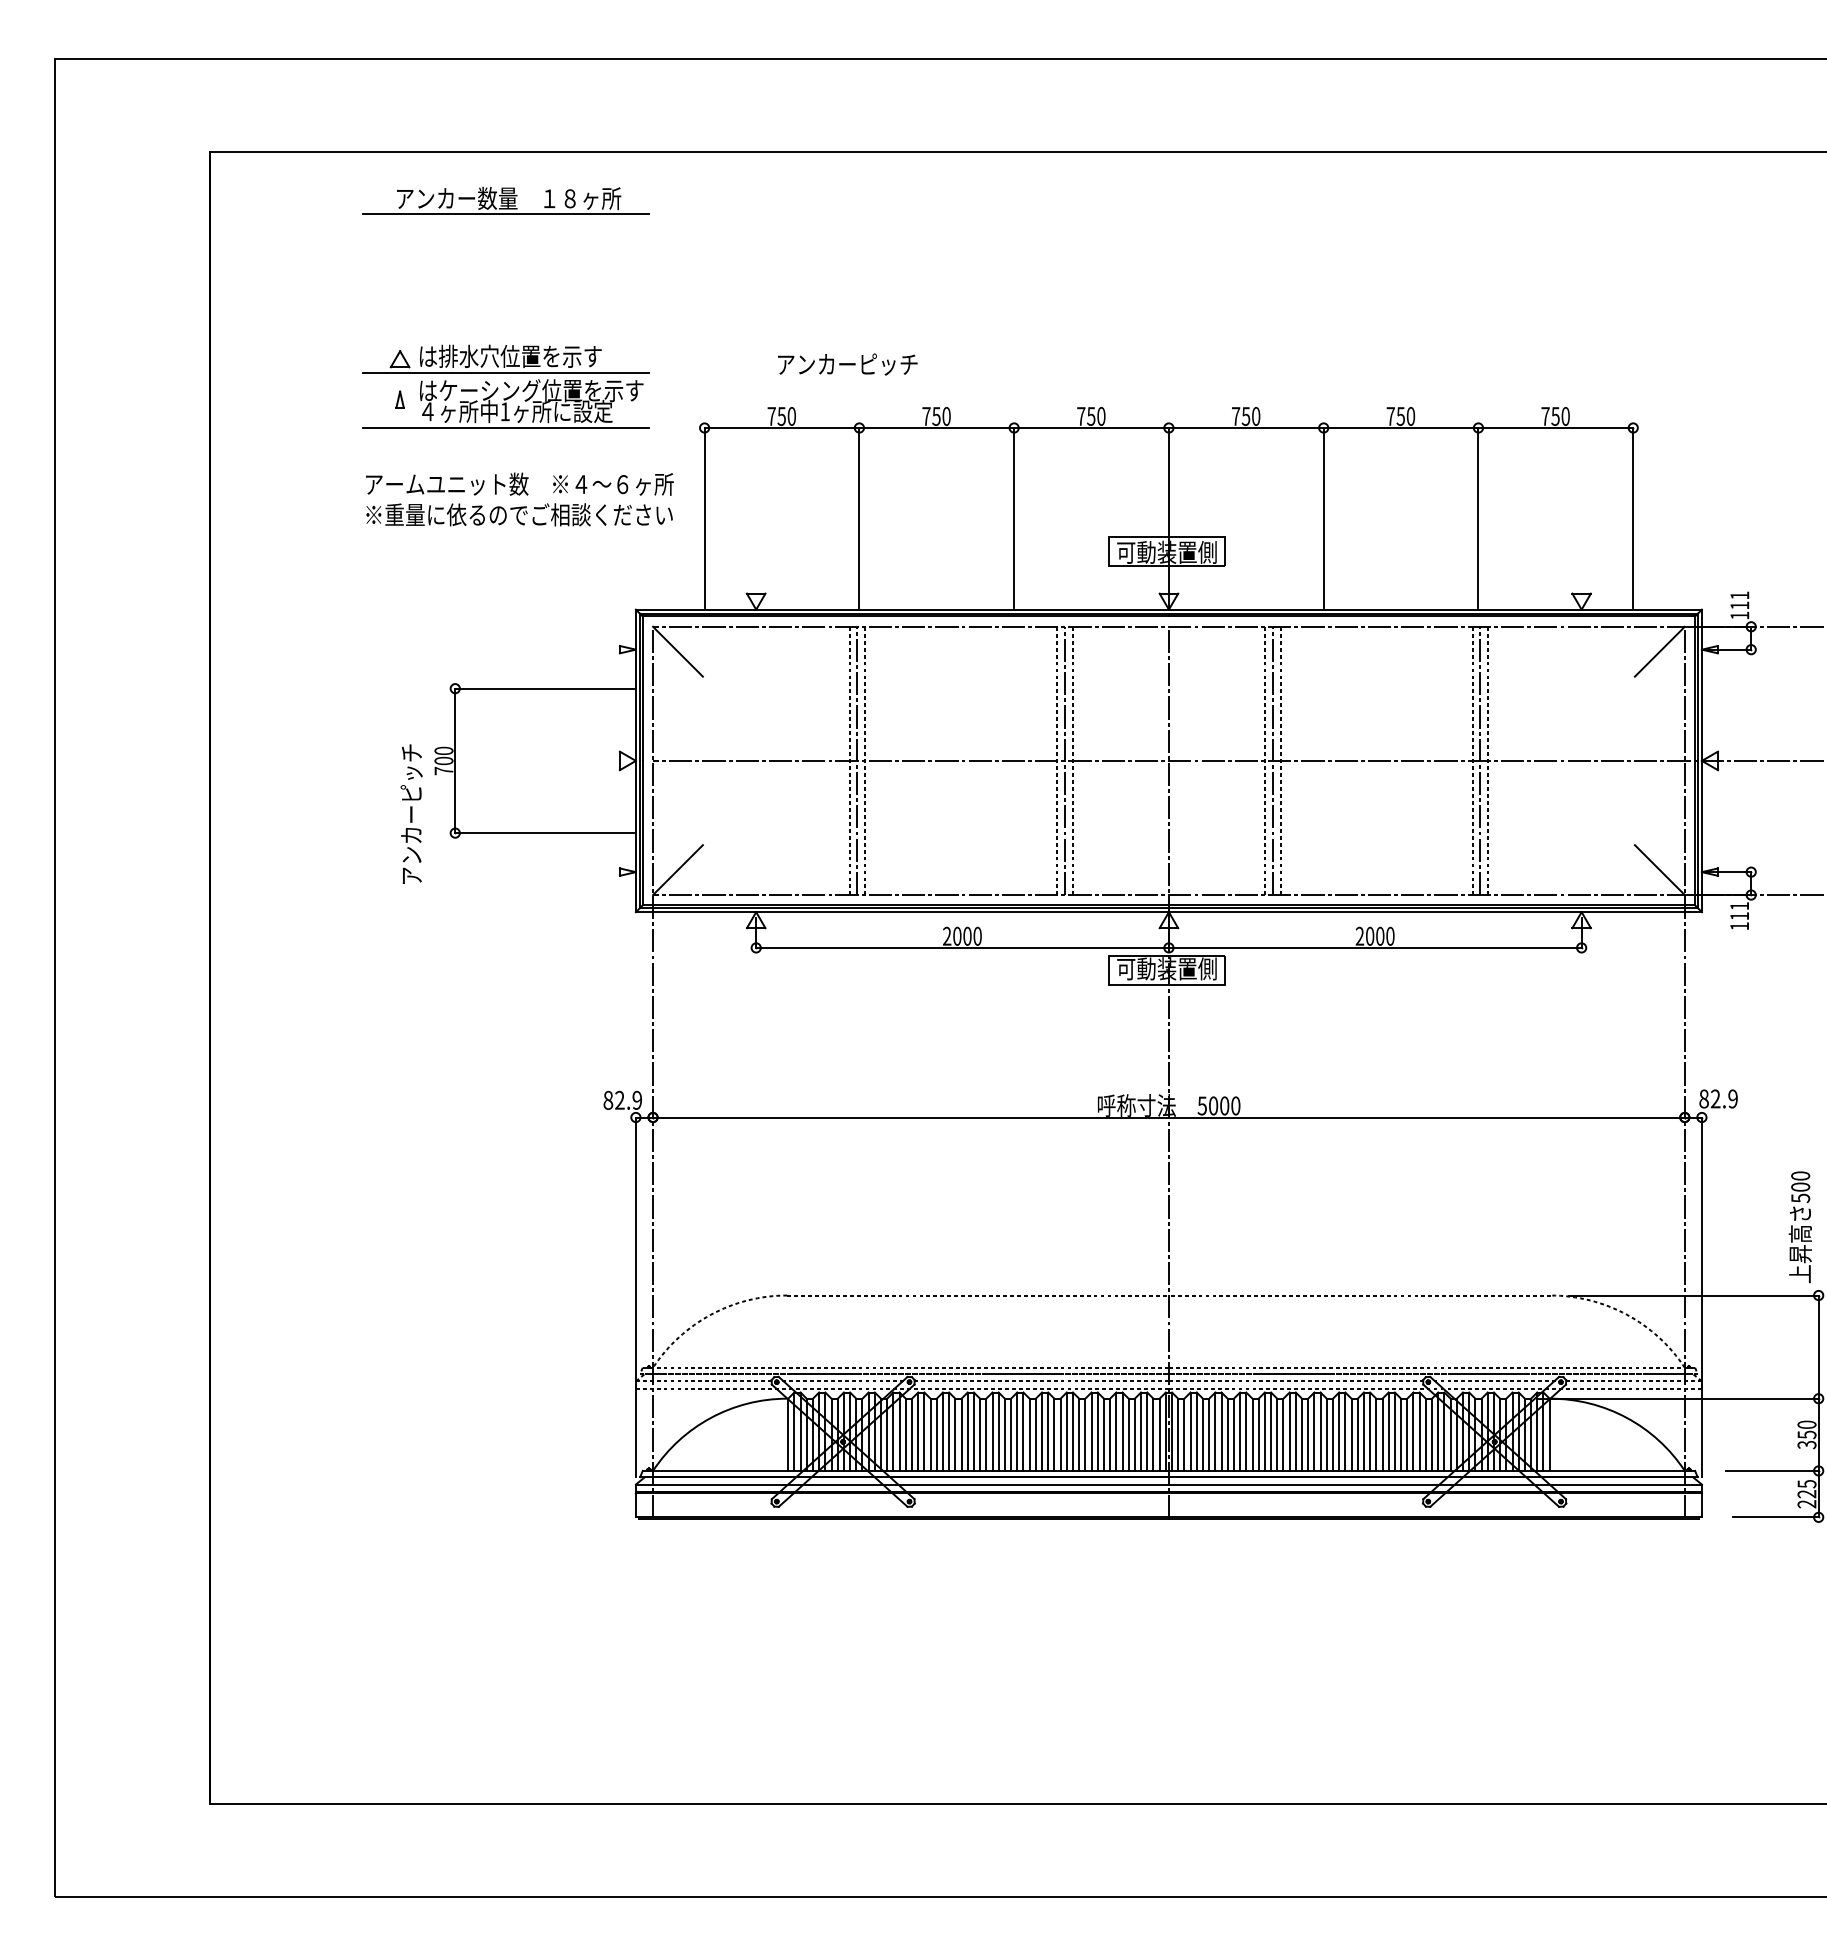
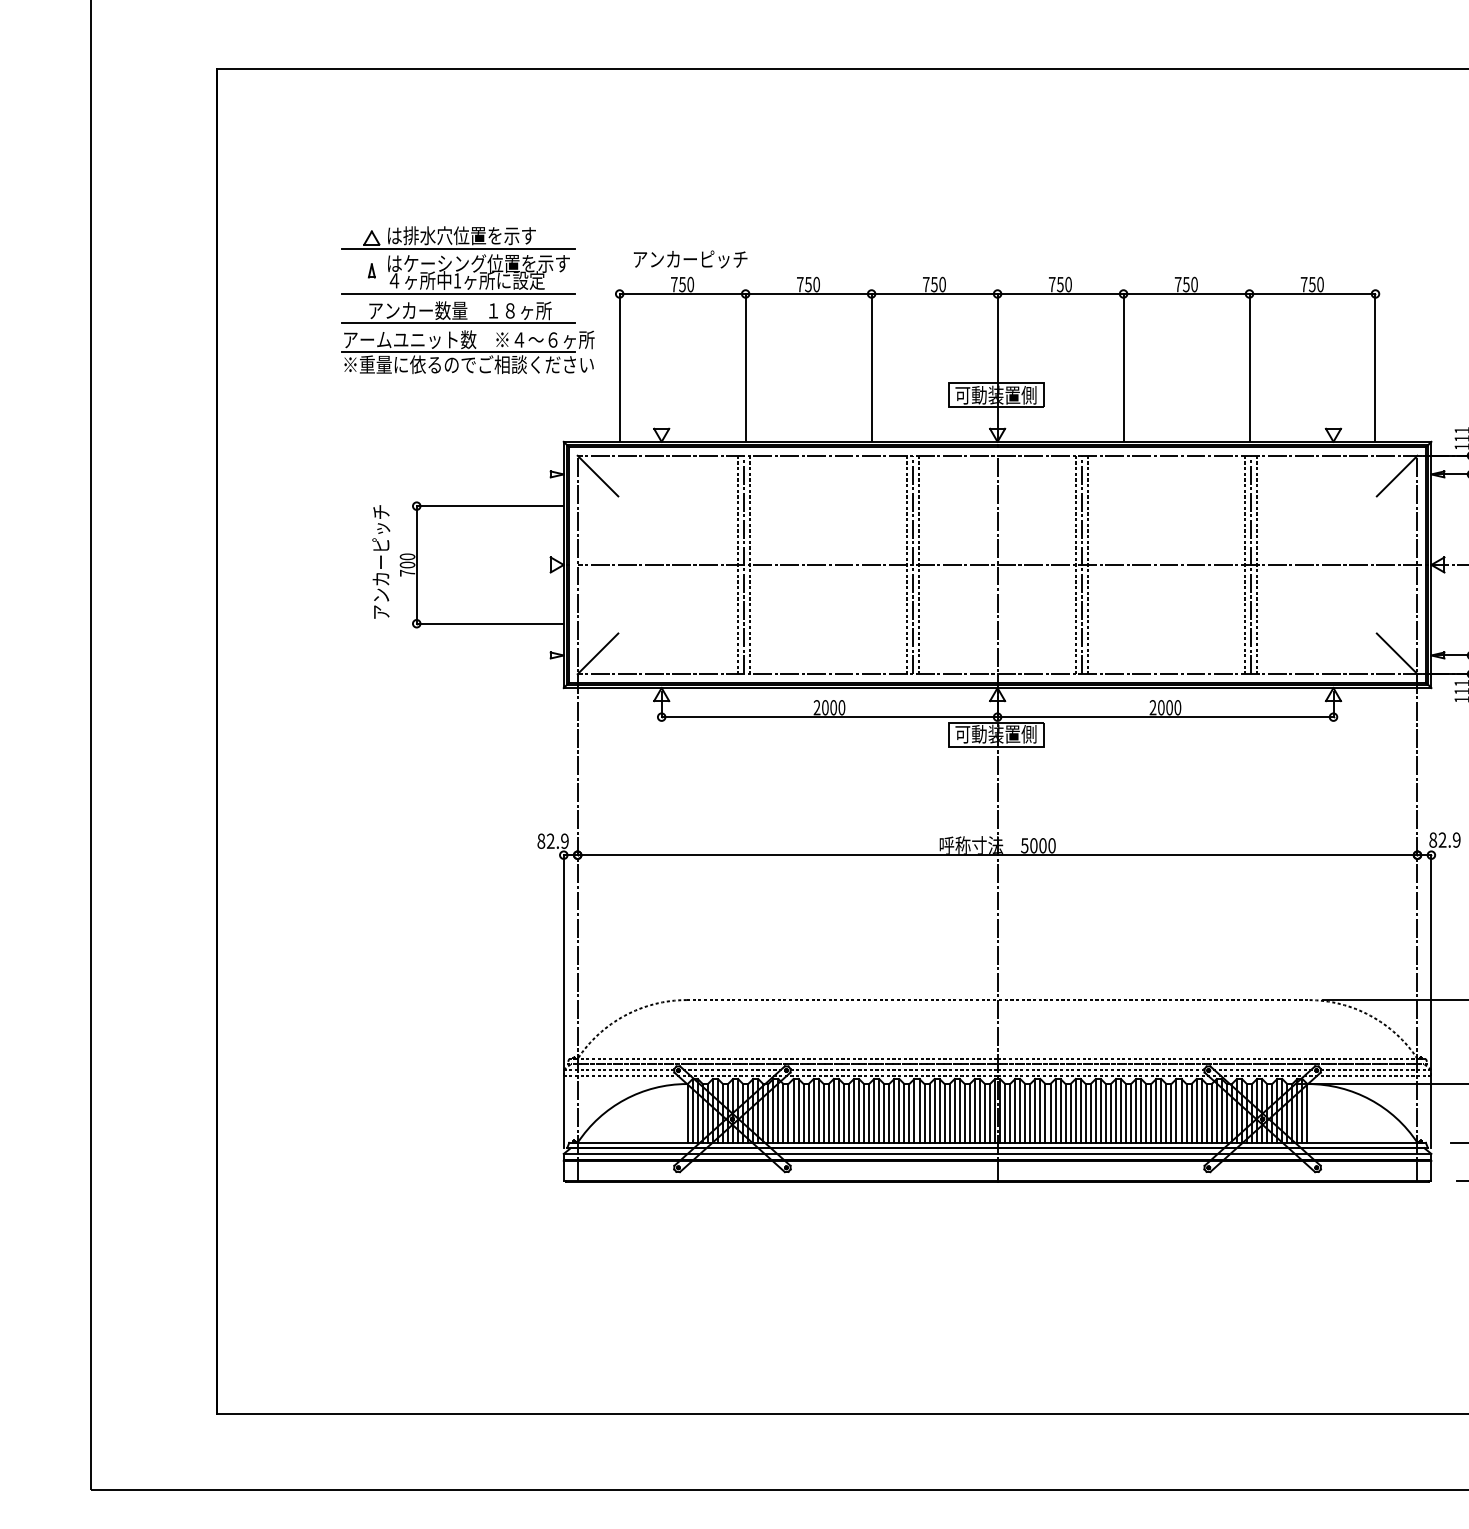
part: (505, 200) -> (457, 312), moved
text: (847, 364) -> (690, 259), moved
line: (505, 499) -> (457, 352), added
text: (411, 813) -> (381, 561), moved

